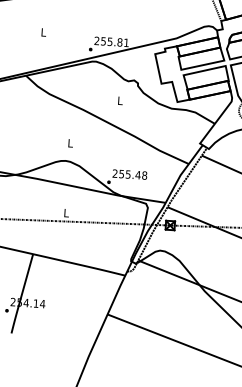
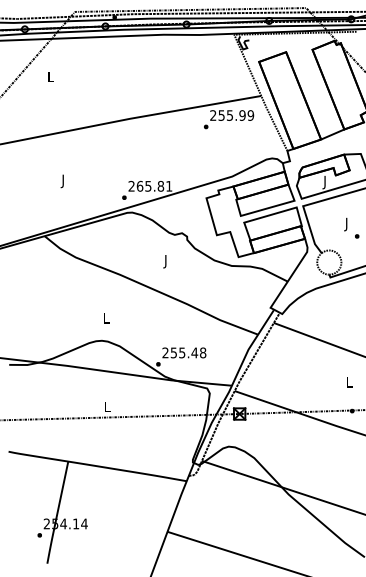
text: (43, 33) -> (63, 181), L -> J
text: (103, 40) -> (139, 185), 255.81 -> 265.81
text: (119, 101) -> (165, 261), L -> J

